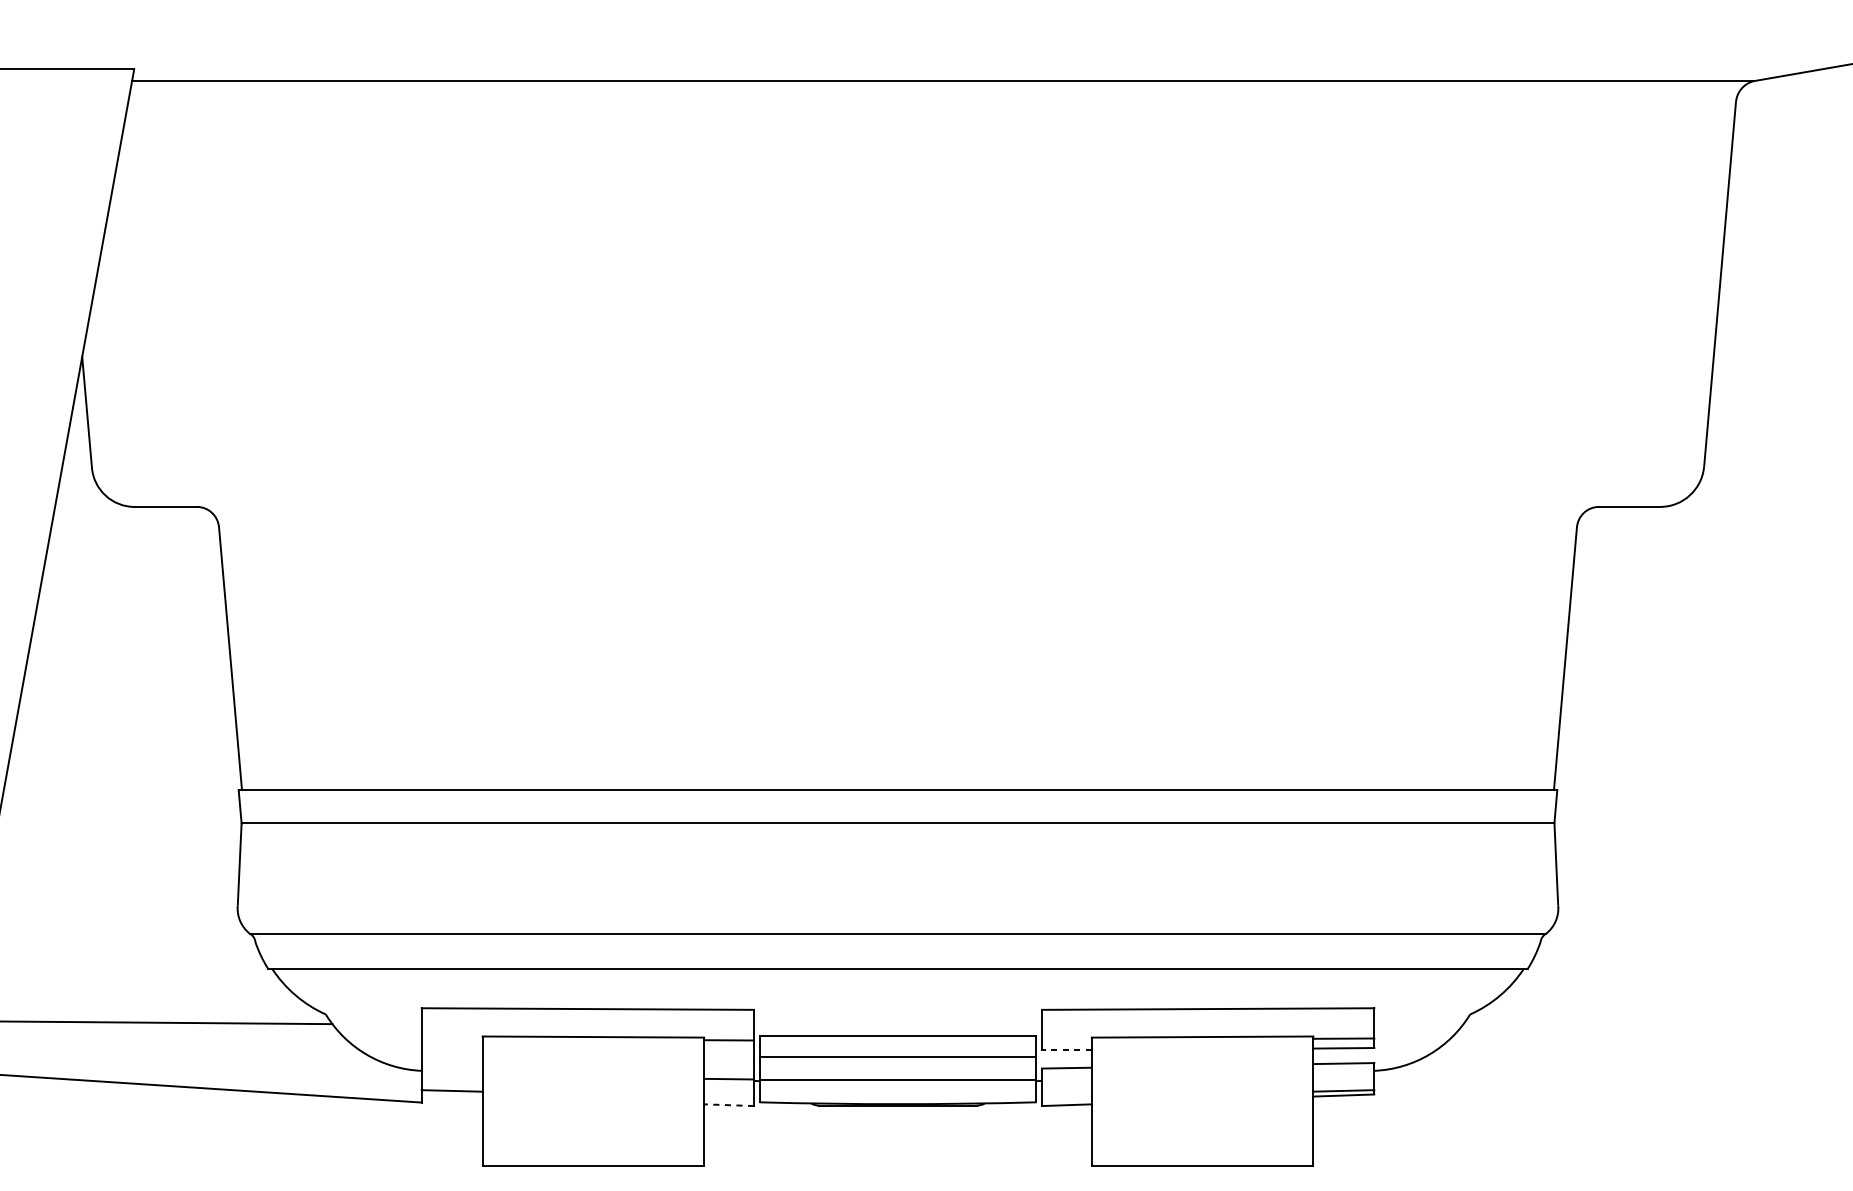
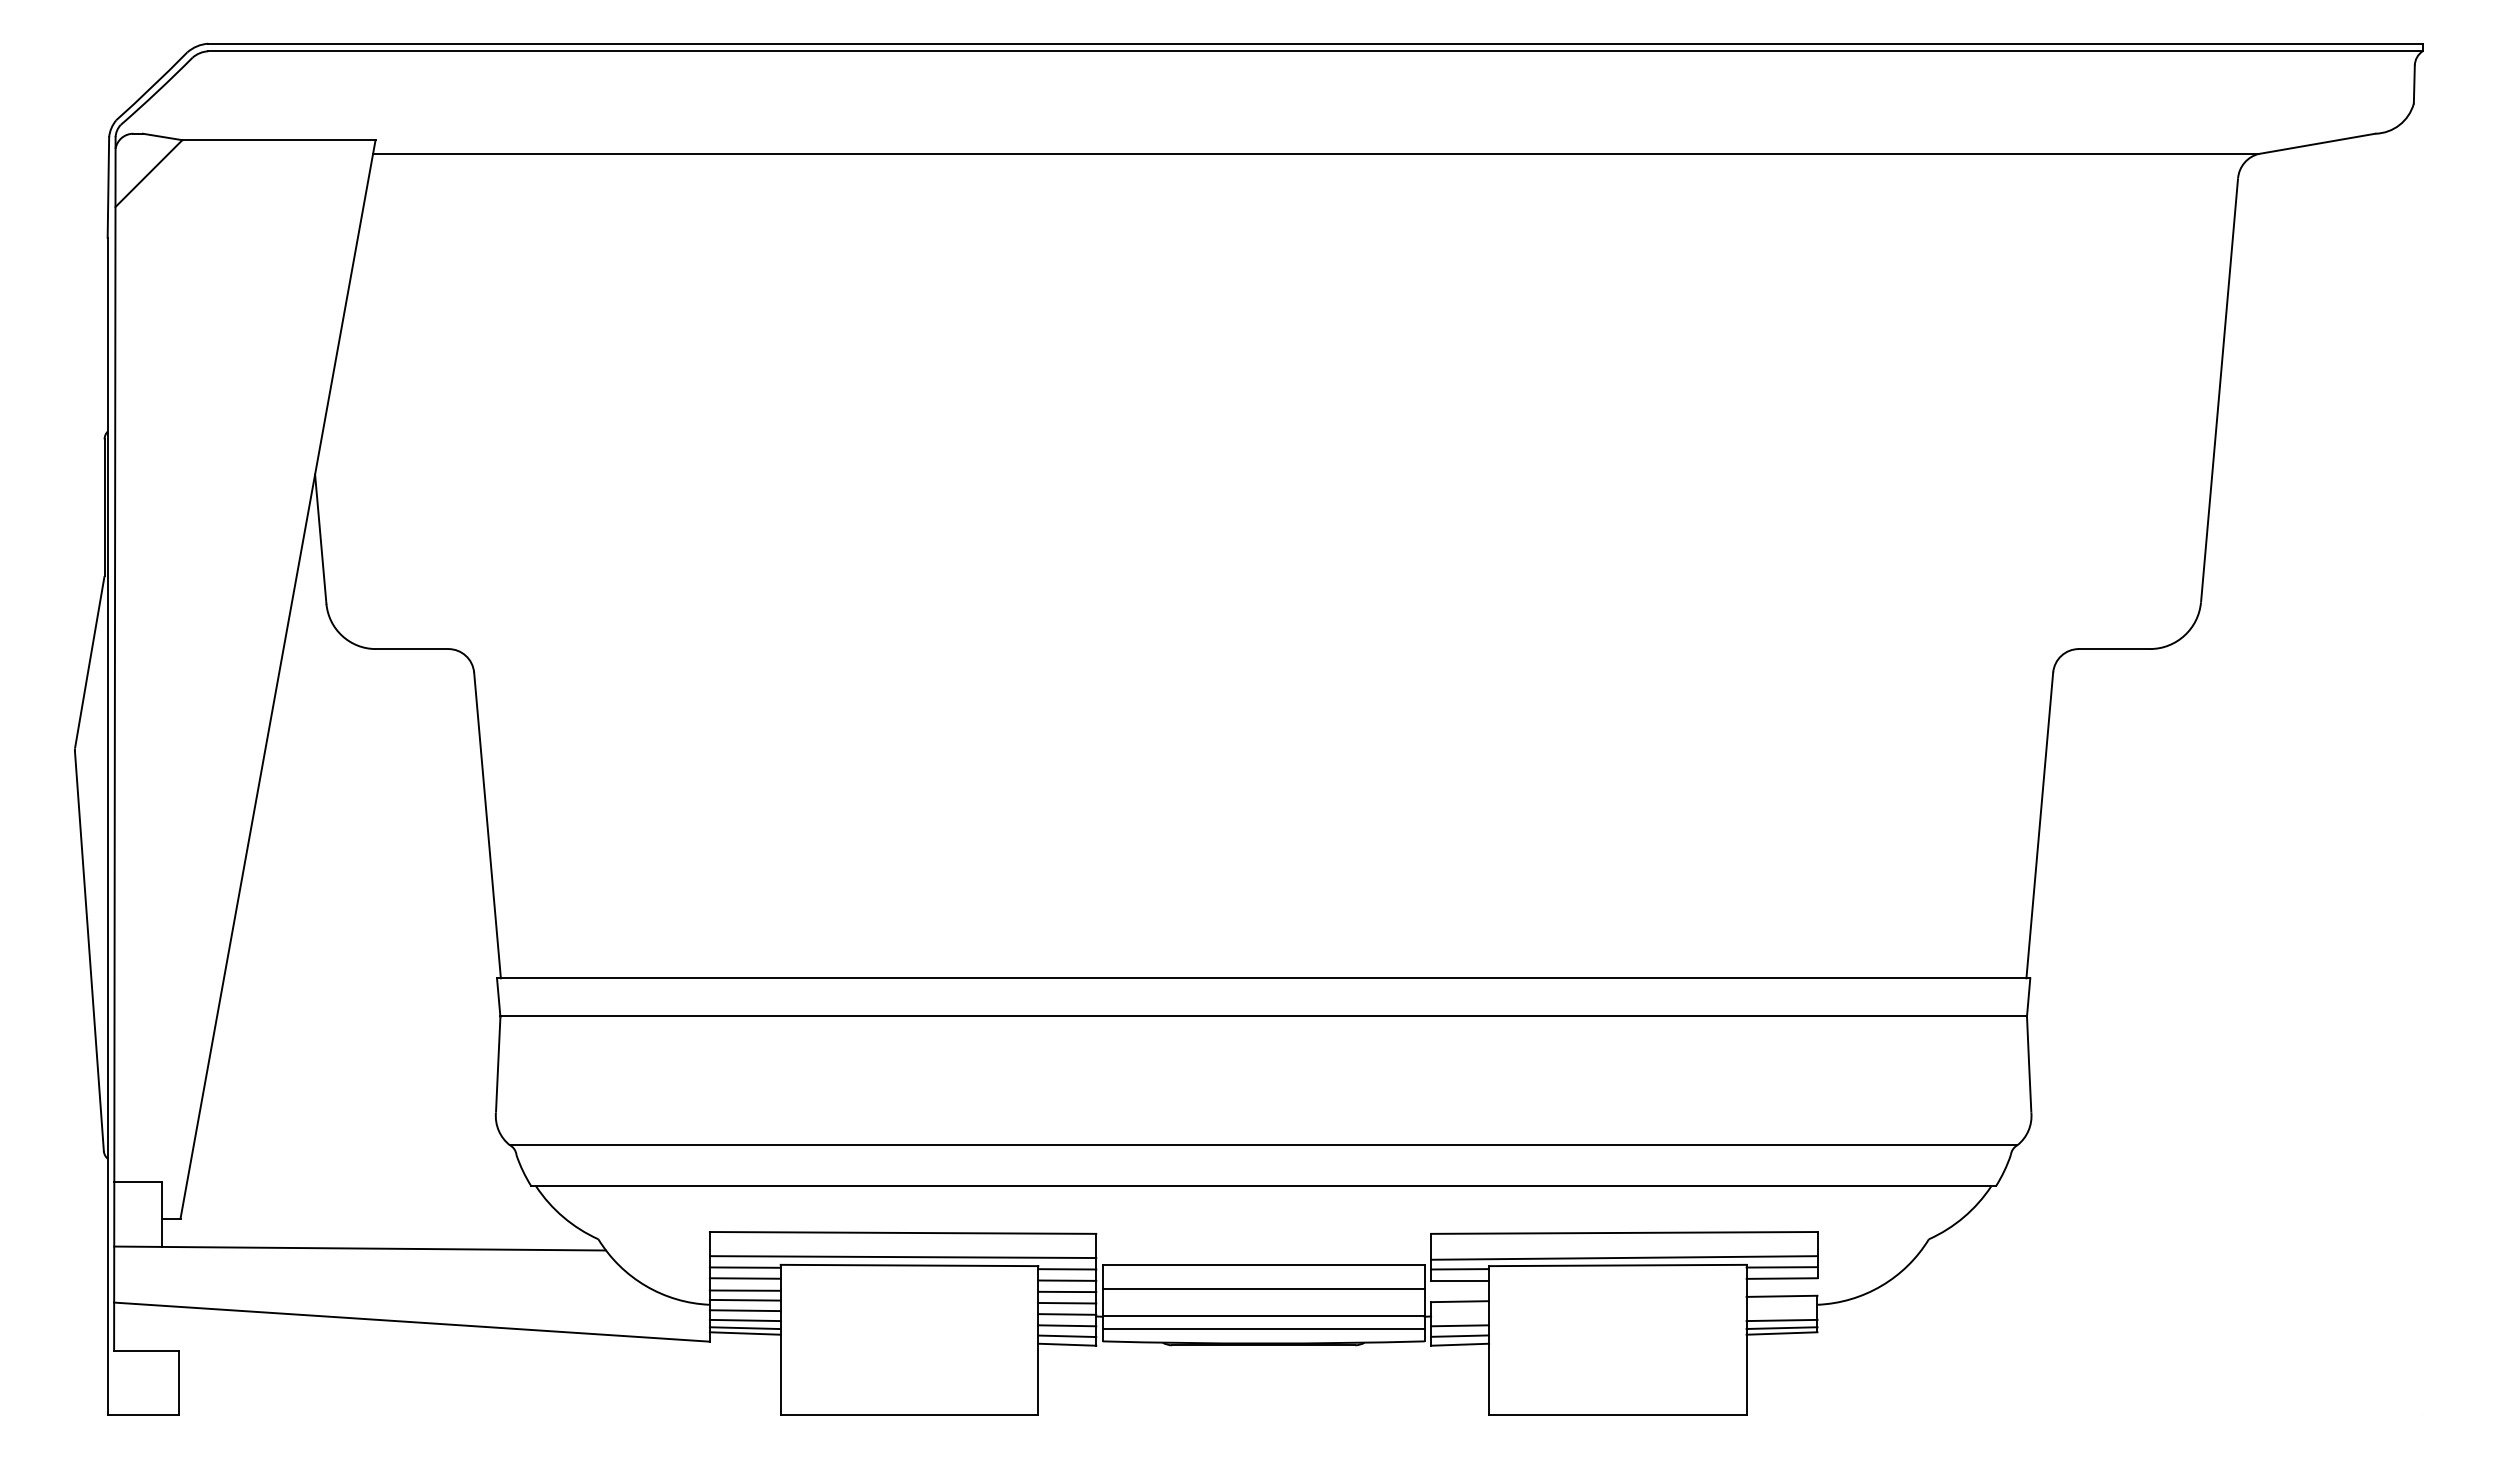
line: (588, 1030) -> (903, 1257), added
line: (1208, 1030) -> (1624, 1257), added
line: (451, 1038) -> (744, 1267), added
line: (1067, 1040) -> (1460, 1269), added
line: (451, 1048) -> (744, 1278), added
line: (729, 1049) -> (1067, 1280), added
line: (1067, 1049) -> (1460, 1280), dashed -> solid
line: (451, 1058) -> (744, 1290), added
line: (729, 1059) -> (1067, 1291), added
line: (451, 1066) -> (744, 1299), added
line: (729, 1068) -> (1067, 1302), added
line: (451, 1075) -> (744, 1310), added
line: (451, 1084) -> (744, 1320), added
line: (1343, 1084) -> (1781, 1320), added
line: (729, 1088) -> (1067, 1325), added
line: (1067, 1088) -> (1460, 1325), added
line: (897, 1092) -> (1263, 1329), added
line: (451, 1095) -> (744, 1333), added
line: (1067, 1097) -> (1460, 1335), added
line: (729, 1098) -> (1067, 1336), added
line: (729, 1104) -> (1067, 1344), dashed -> solid

